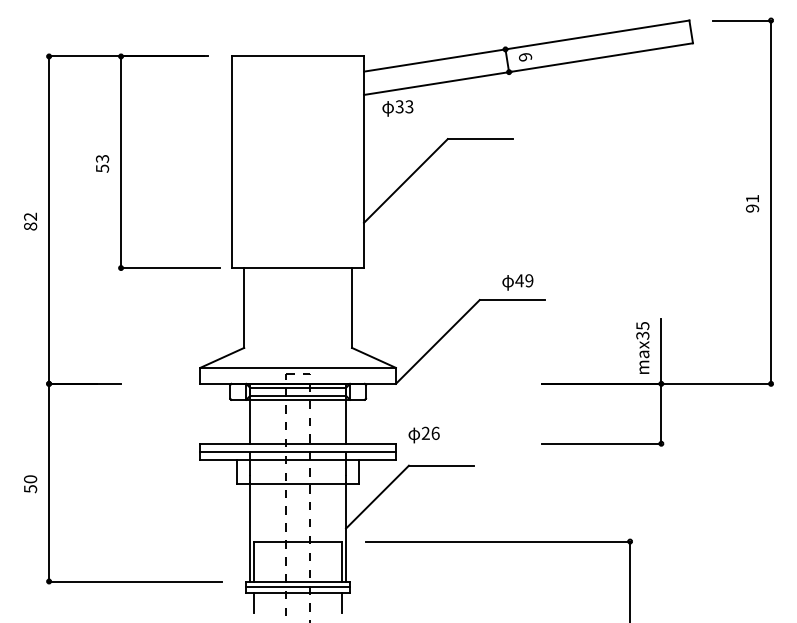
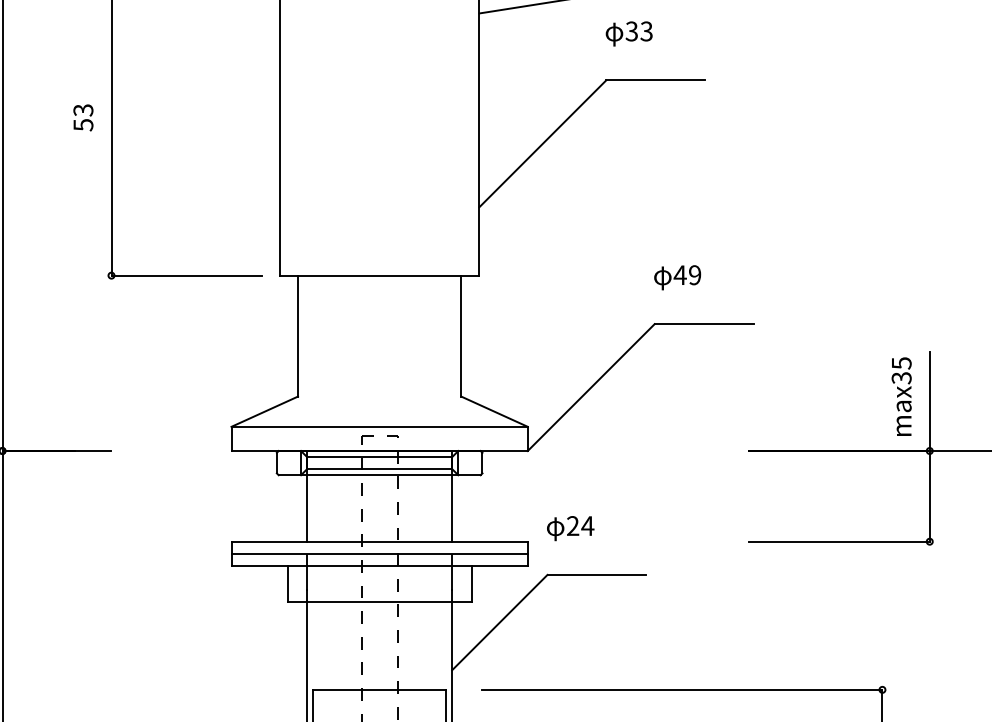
text: (397, 108) -> (628, 33), moved
text: (517, 282) -> (677, 277), moved
text: (435, 432) -> (587, 524), 26 -> 24

